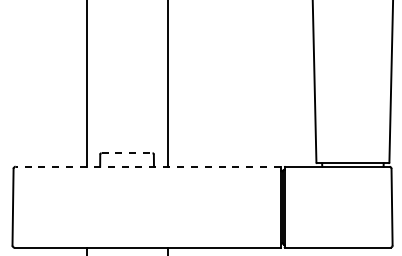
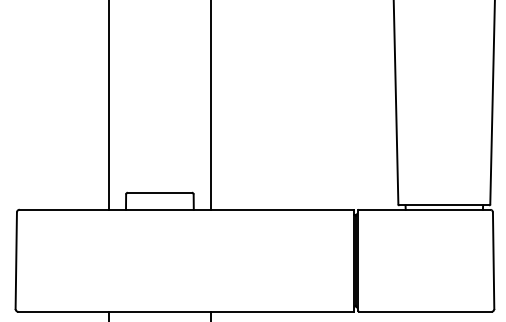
line: (127, 153) -> (160, 193), dashed -> solid
line: (148, 166) -> (186, 209), dashed -> solid

